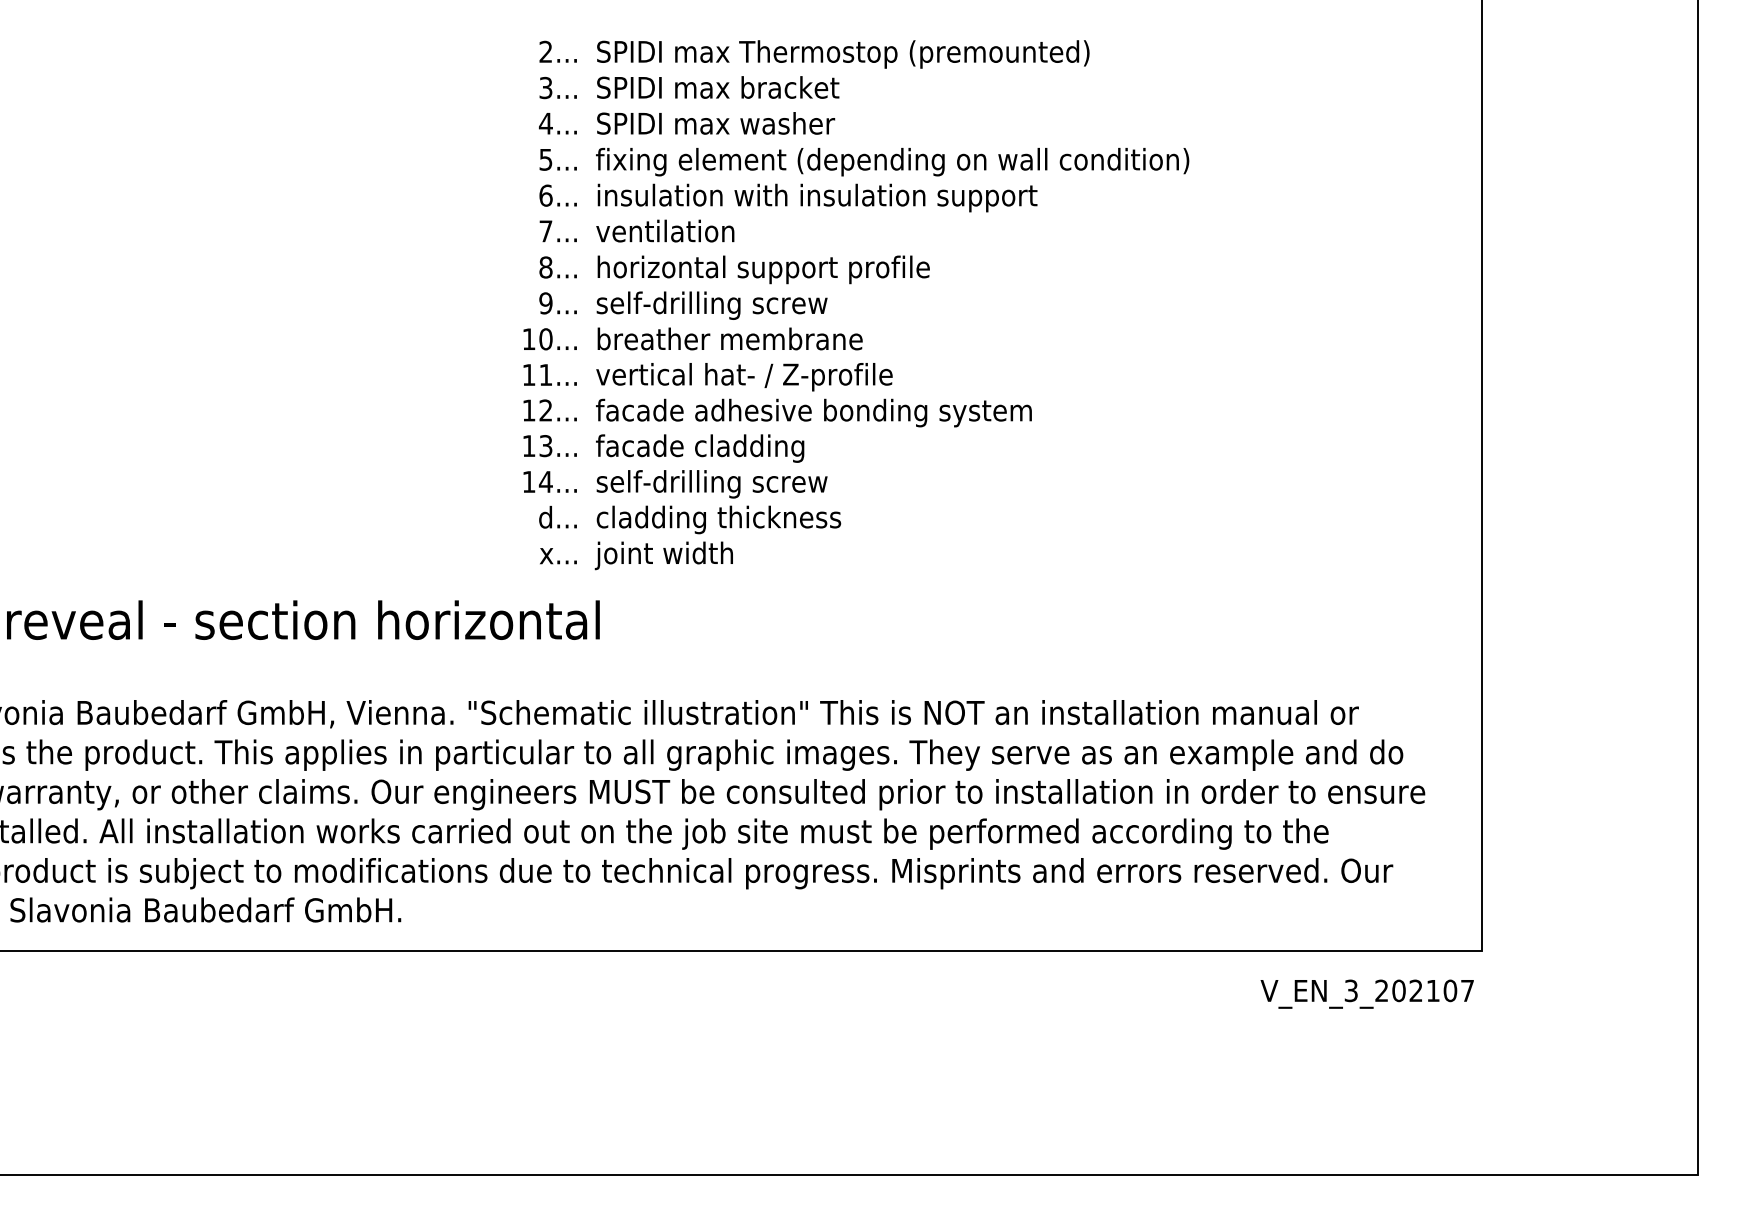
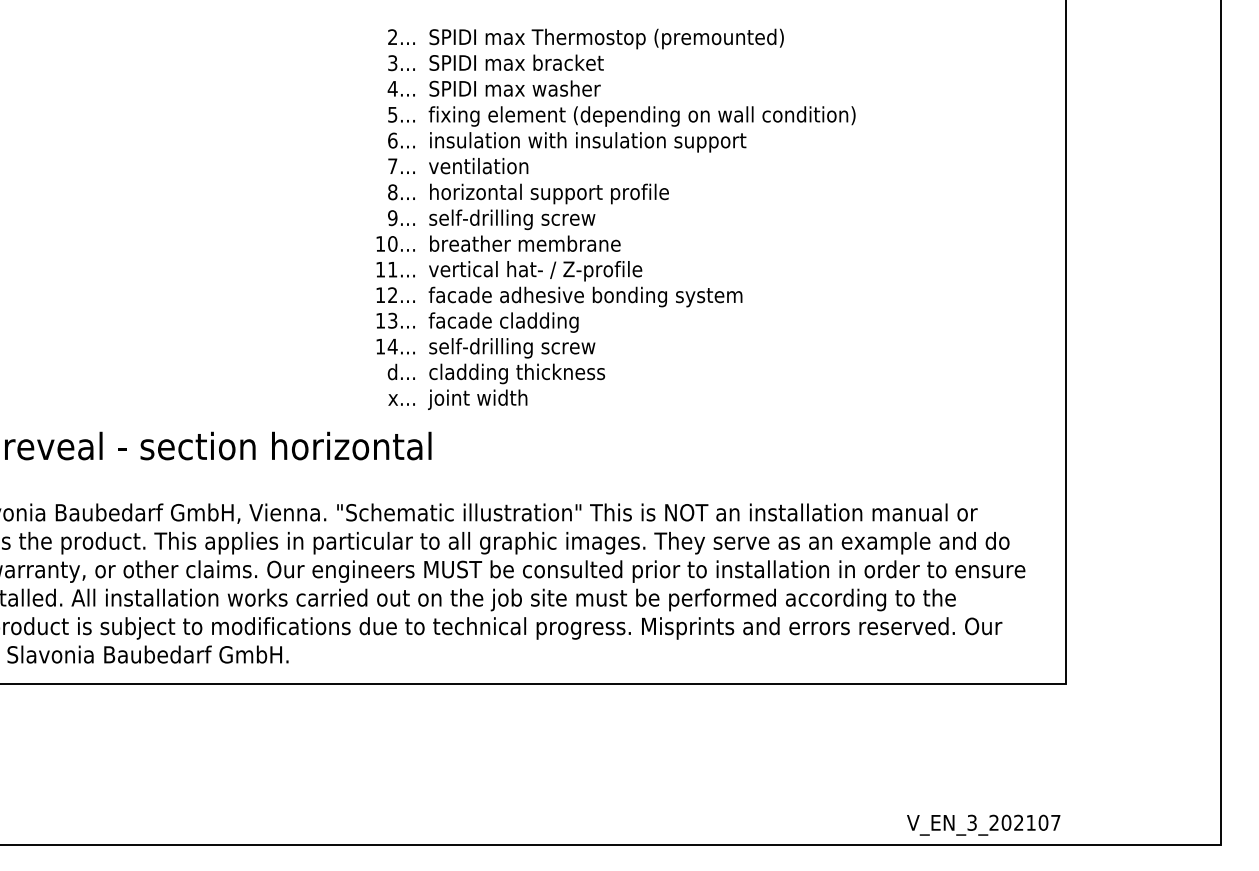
text: (1366, 993) -> (983, 824), moved

